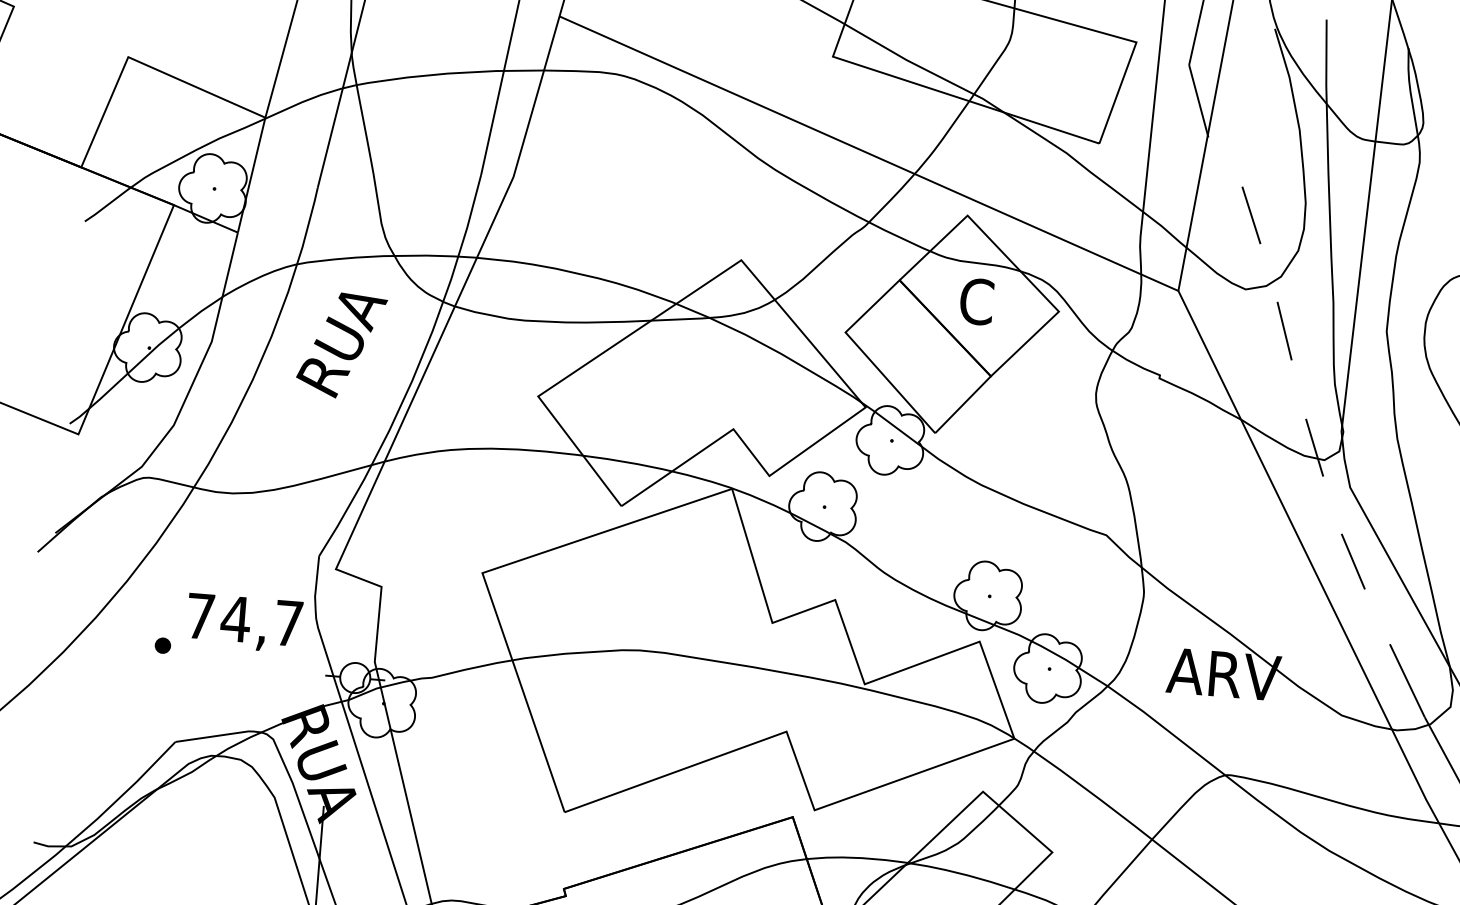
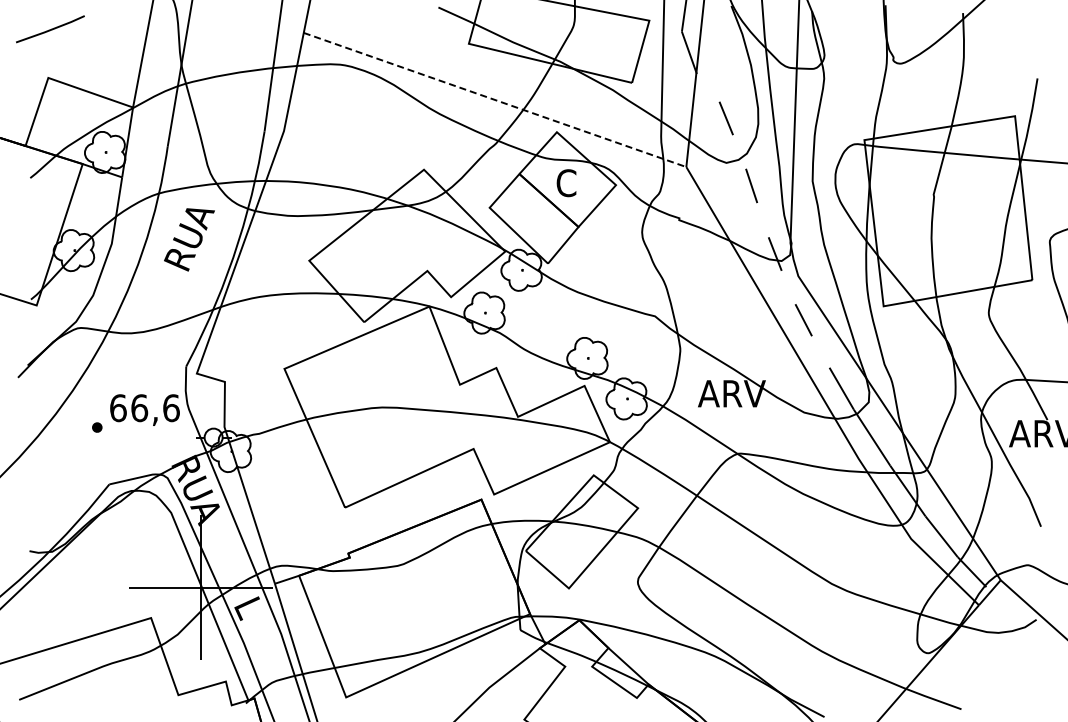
line: (869, 152) -> (495, 99), solid -> dashed
text: (244, 620) -> (144, 408), 74,7 -> 66,6

